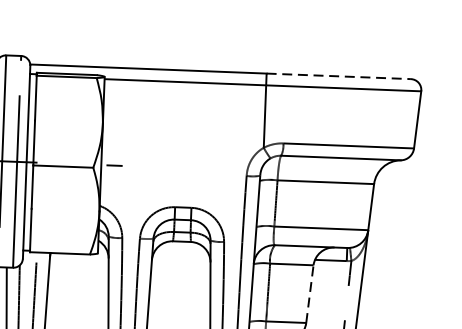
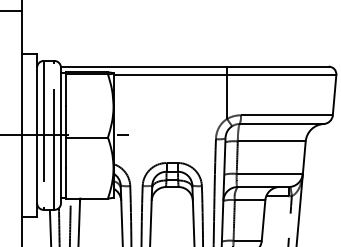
line: (338, 76) -> (277, 66), dashed -> solid
line: (309, 292) -> (263, 219), dashed -> solid

